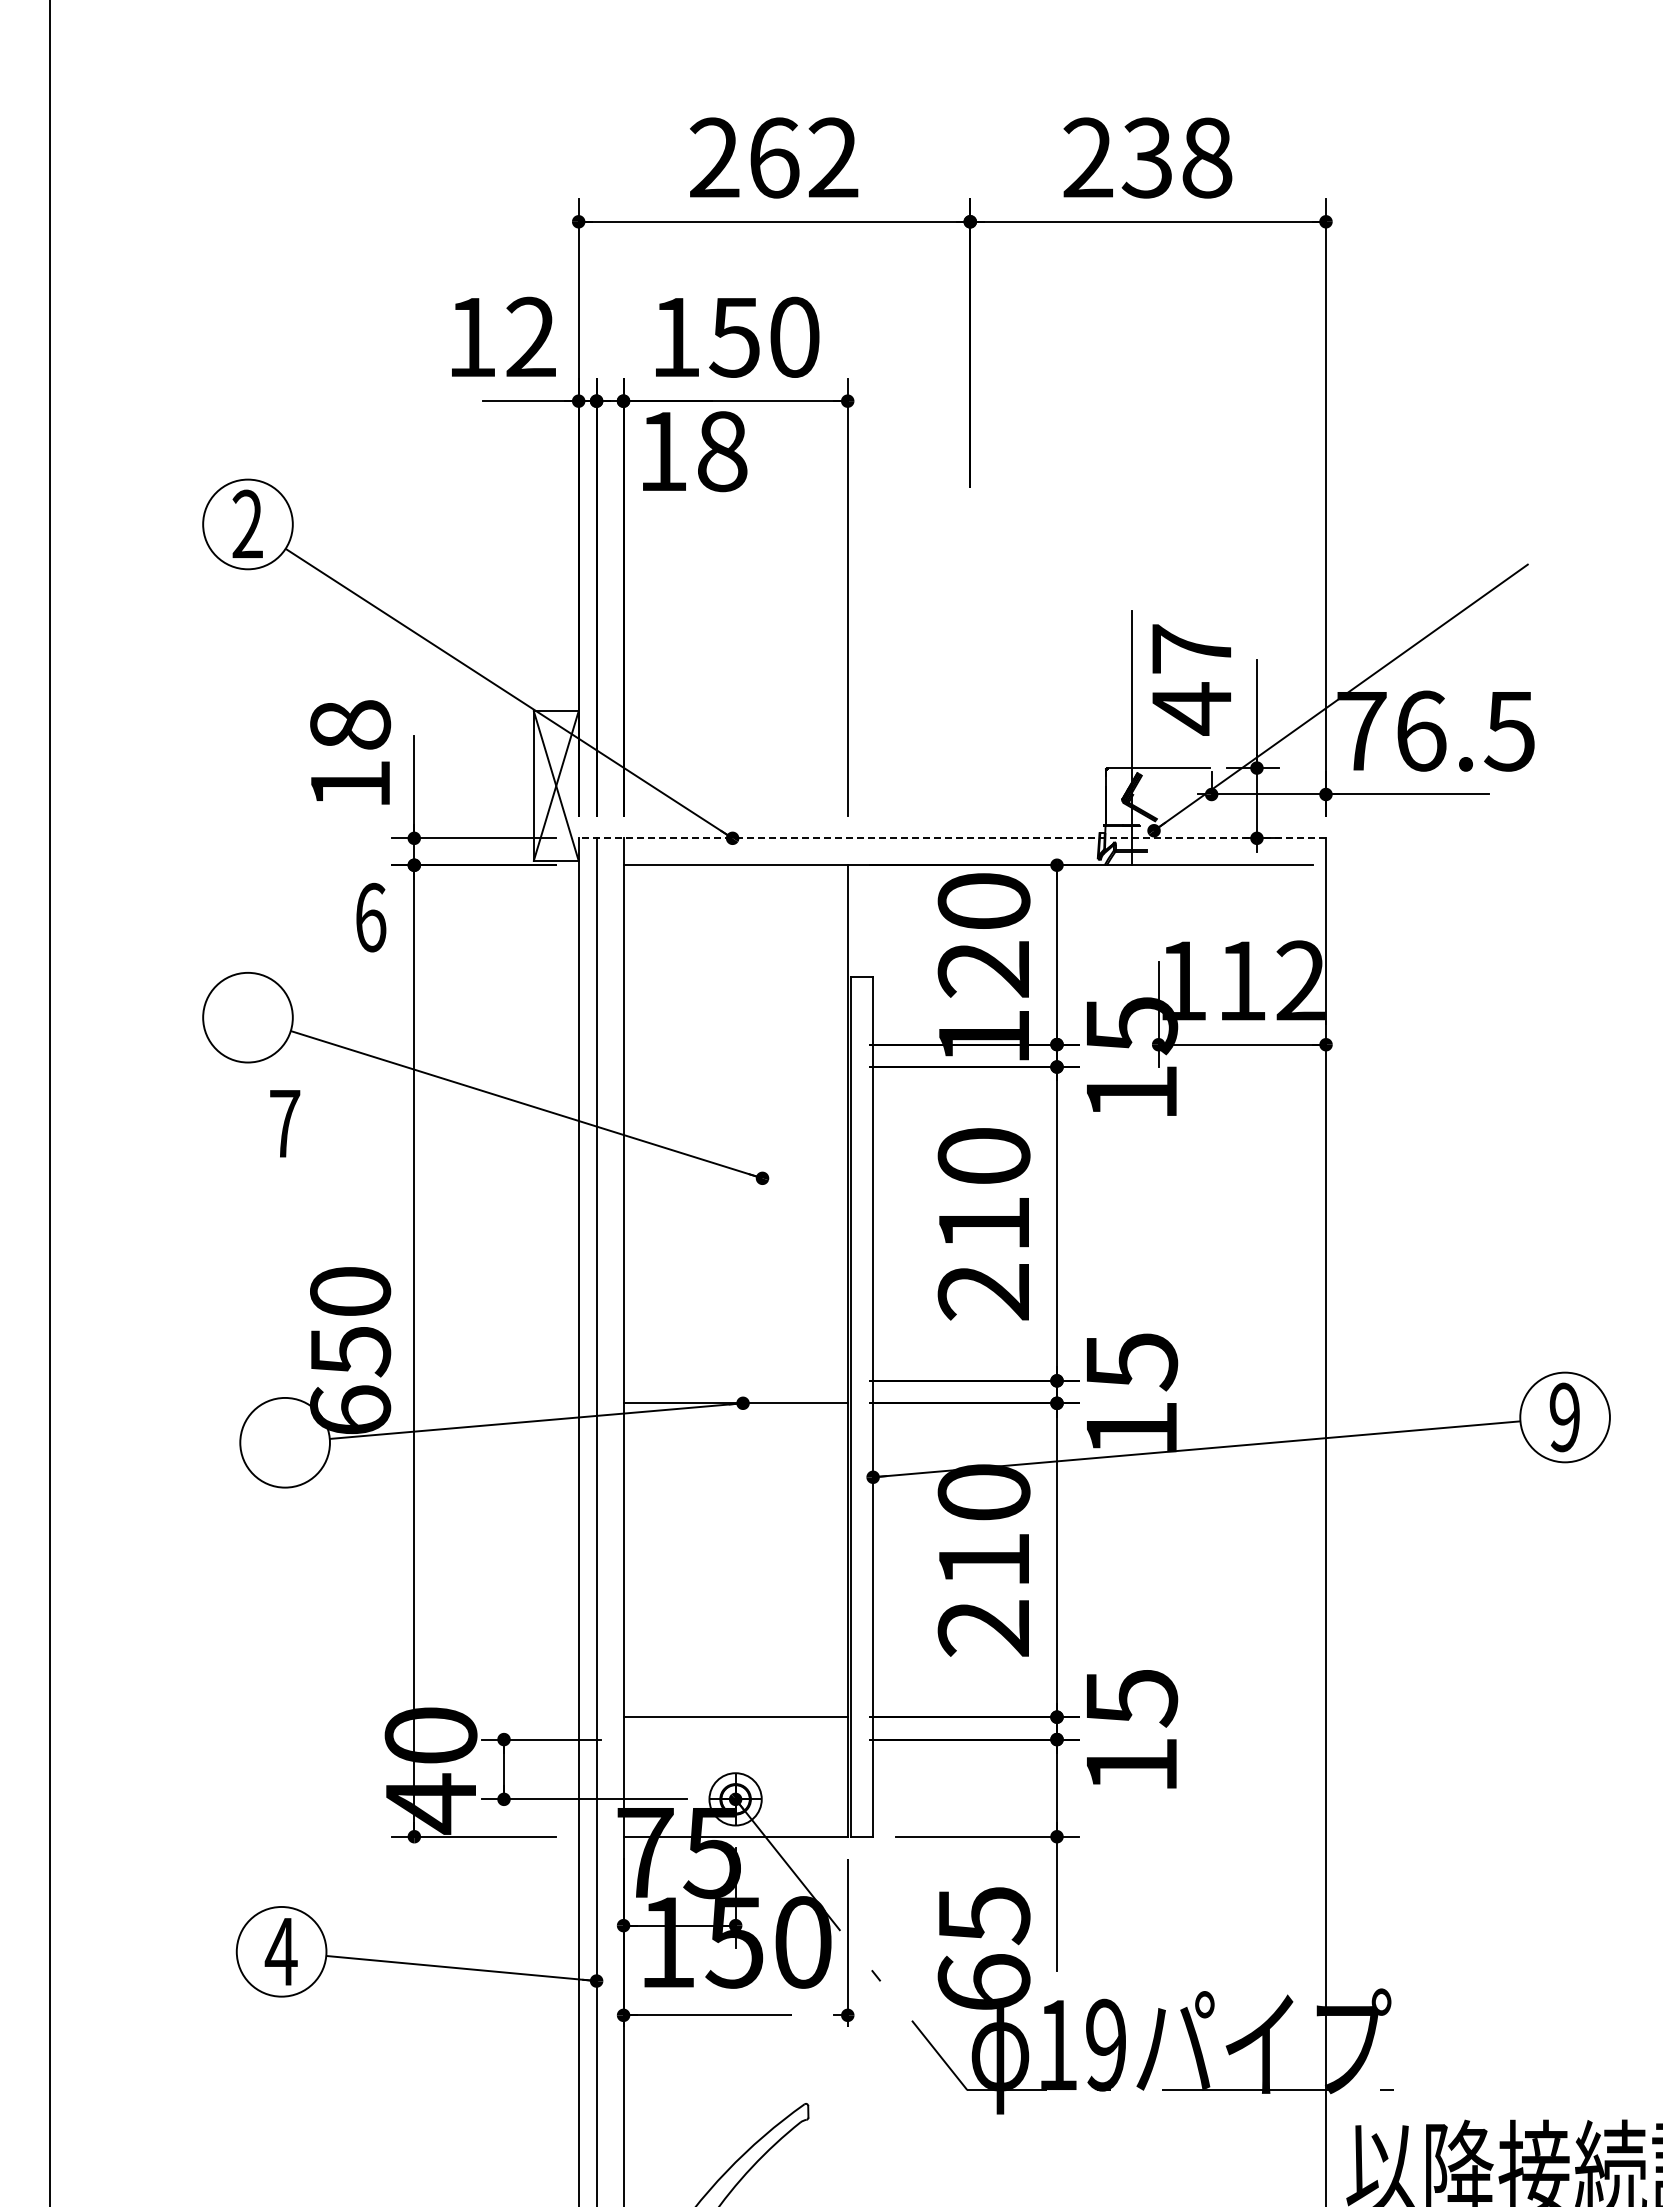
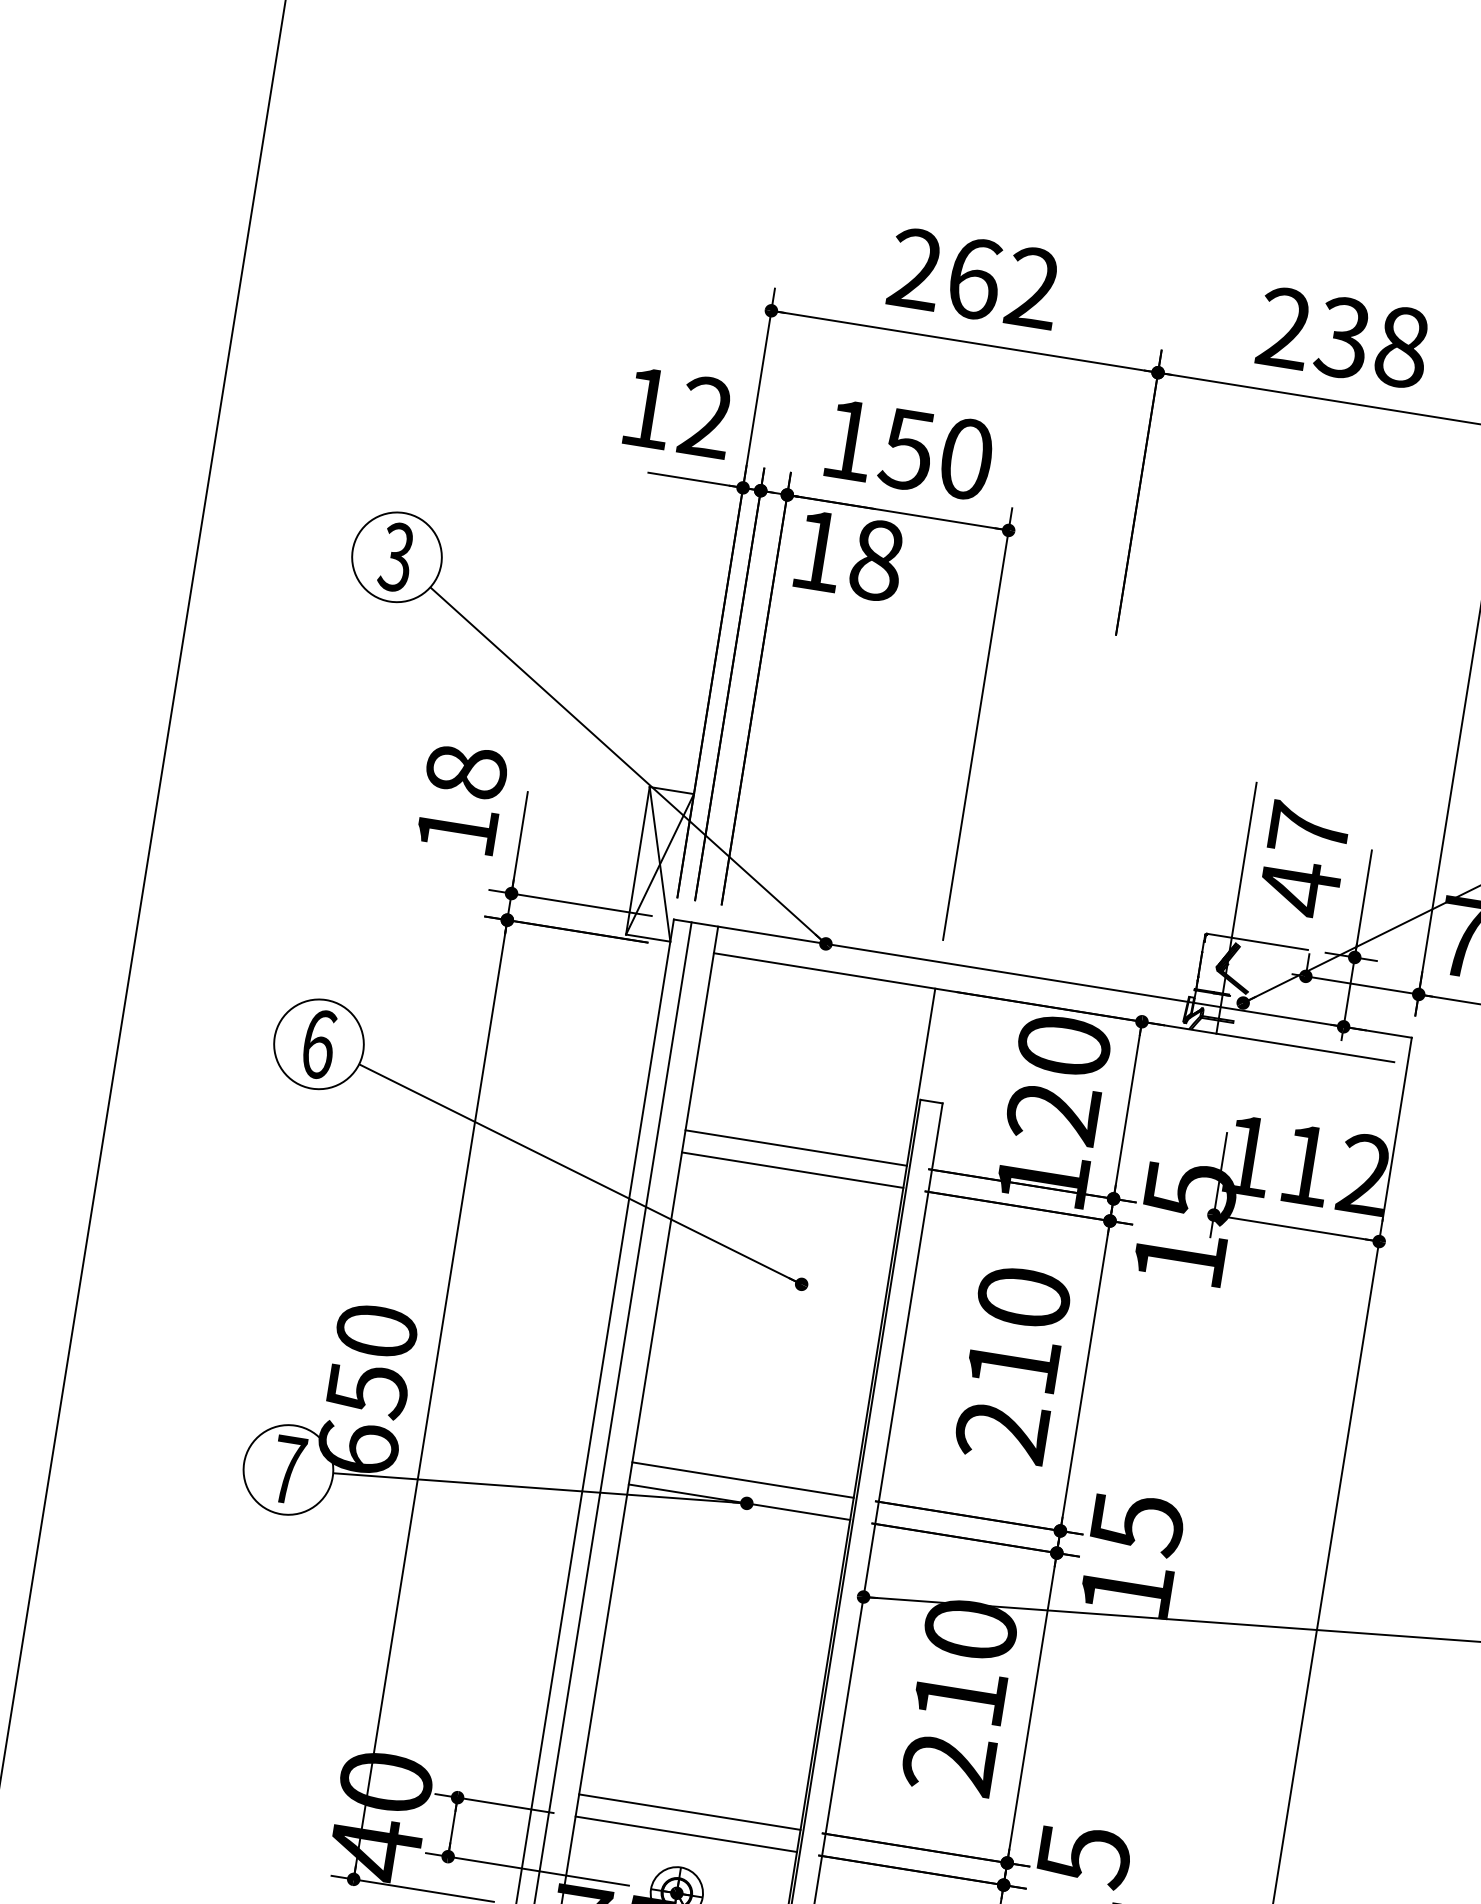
text: (247, 524) -> (396, 557), 2 -> 3
line: (952, 838) -> (1042, 978), dashed -> solid
text: (371, 917) -> (319, 1044), moved
line: (735, 1044) -> (796, 1147), added
line: (735, 1067) -> (792, 1170), added
text: (285, 1123) -> (288, 1469), moved
line: (735, 1380) -> (742, 1479), added
line: (735, 1739) -> (686, 1834), added

